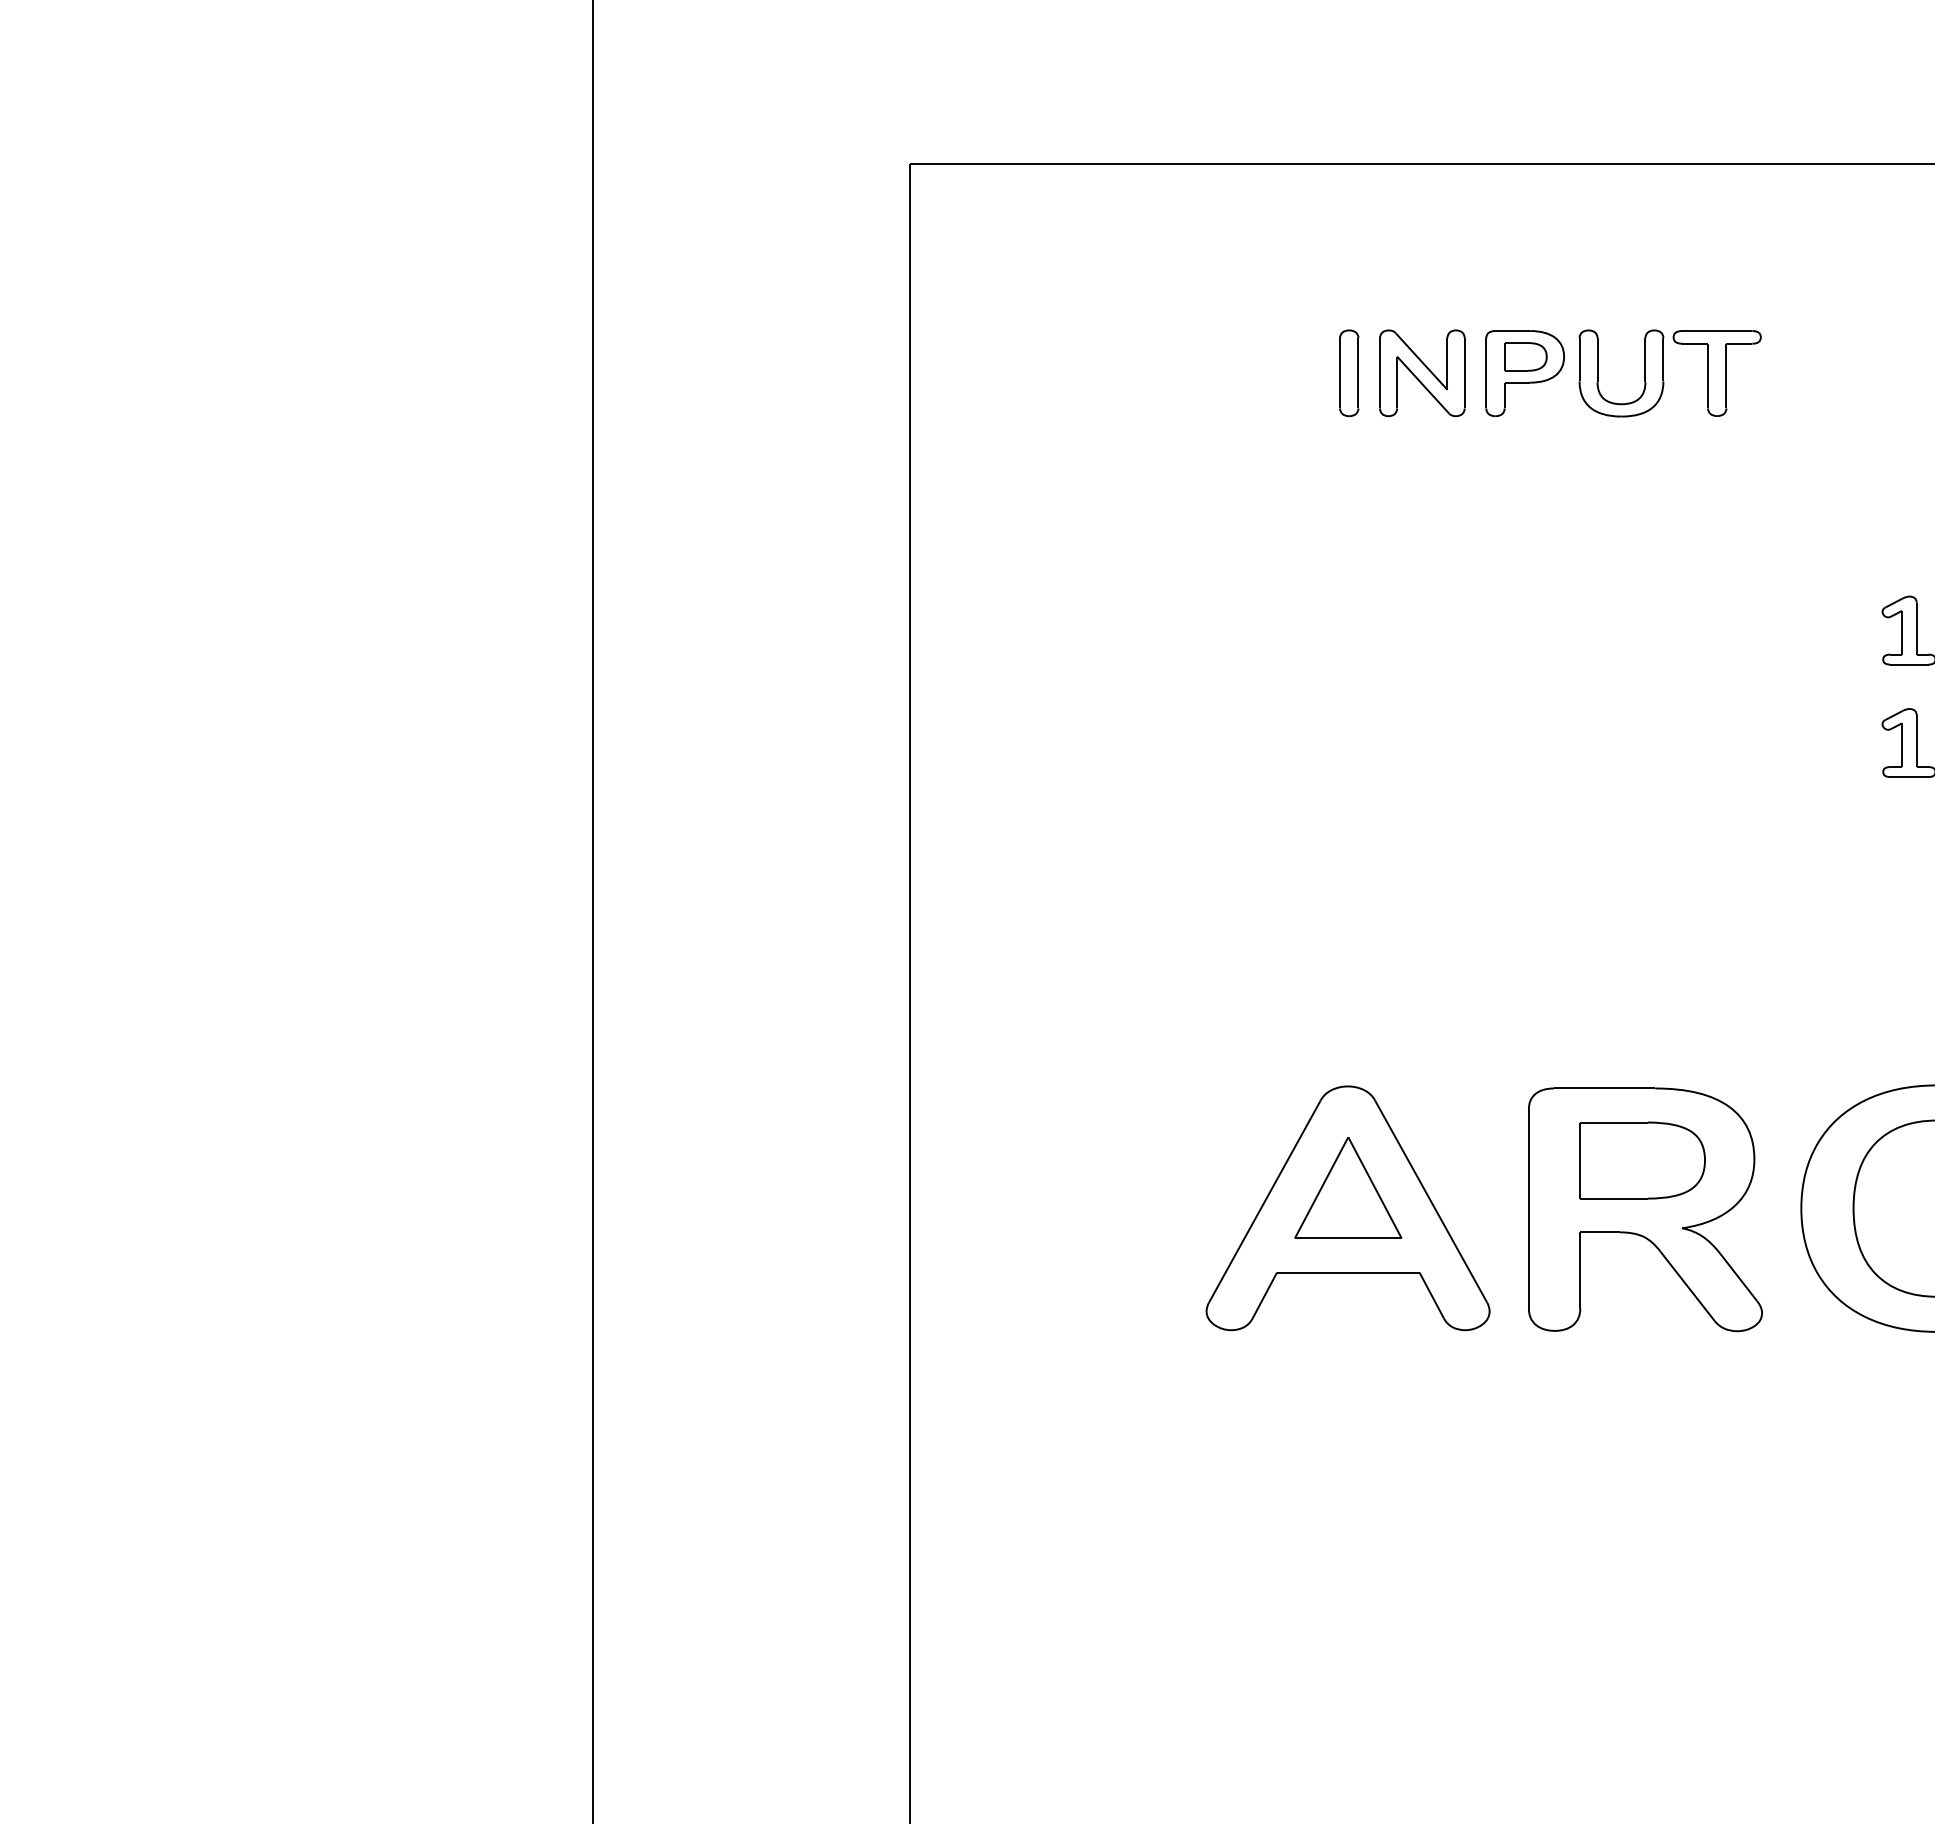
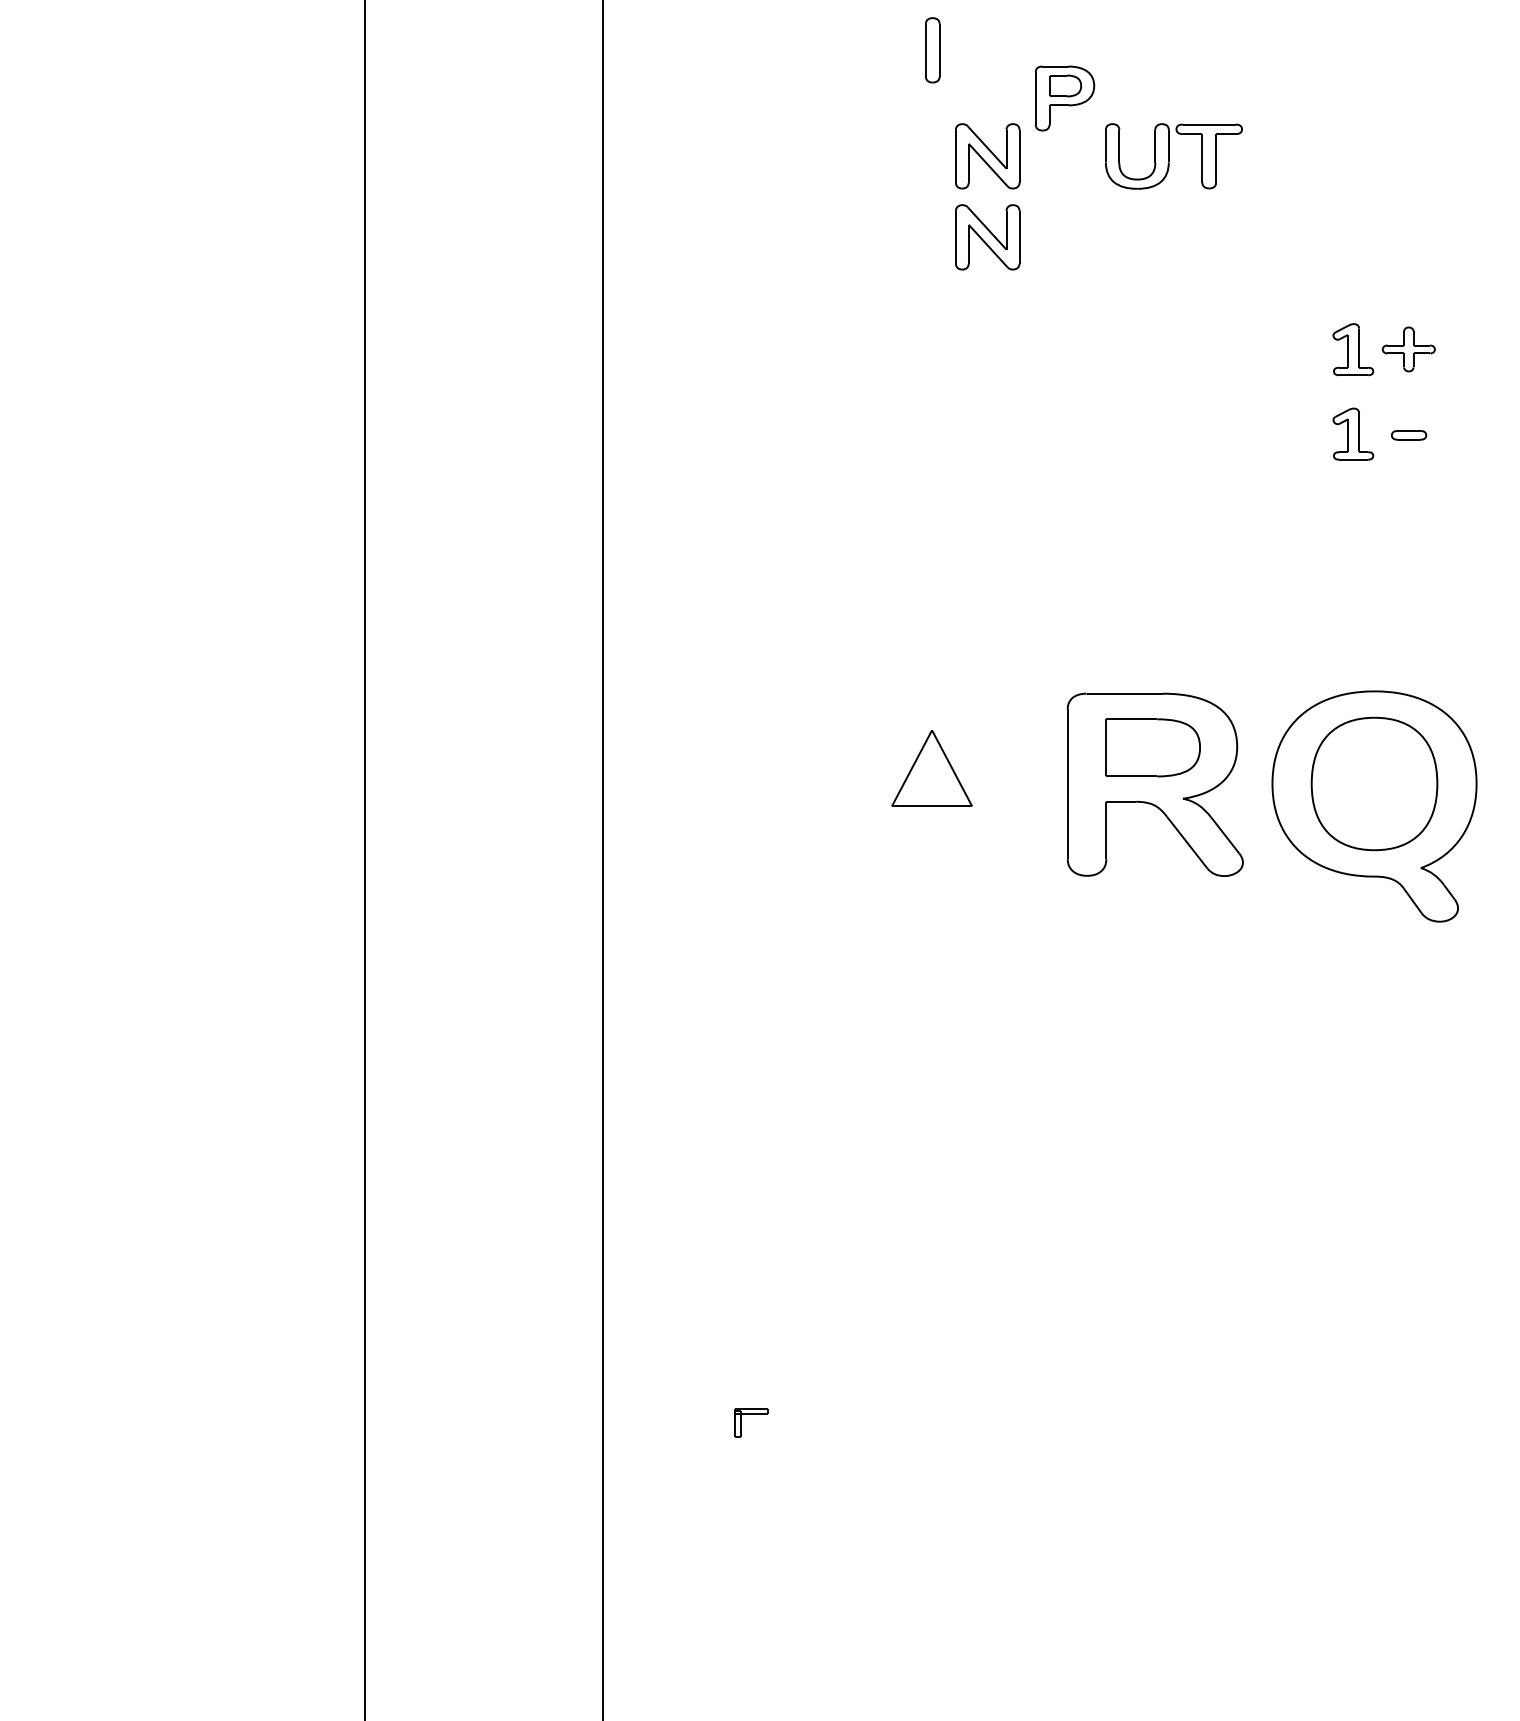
part: (1348, 373) -> (932, 50), moved
part: (1524, 373) -> (1064, 98), moved
part: (1422, 481) -> (987, 237), added
part: (1347, 1207) -> (931, 783), removed

